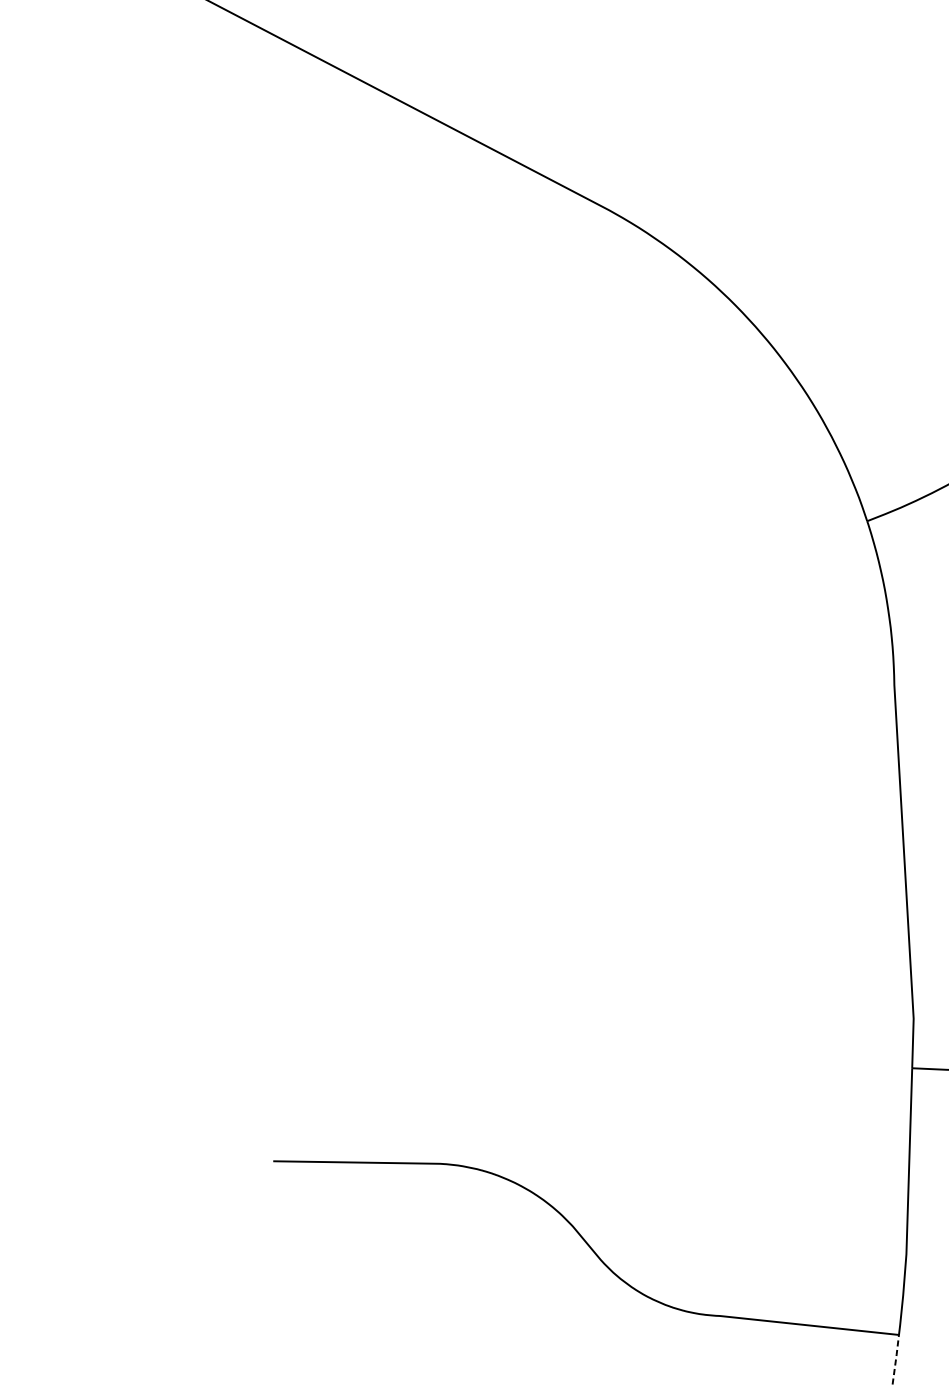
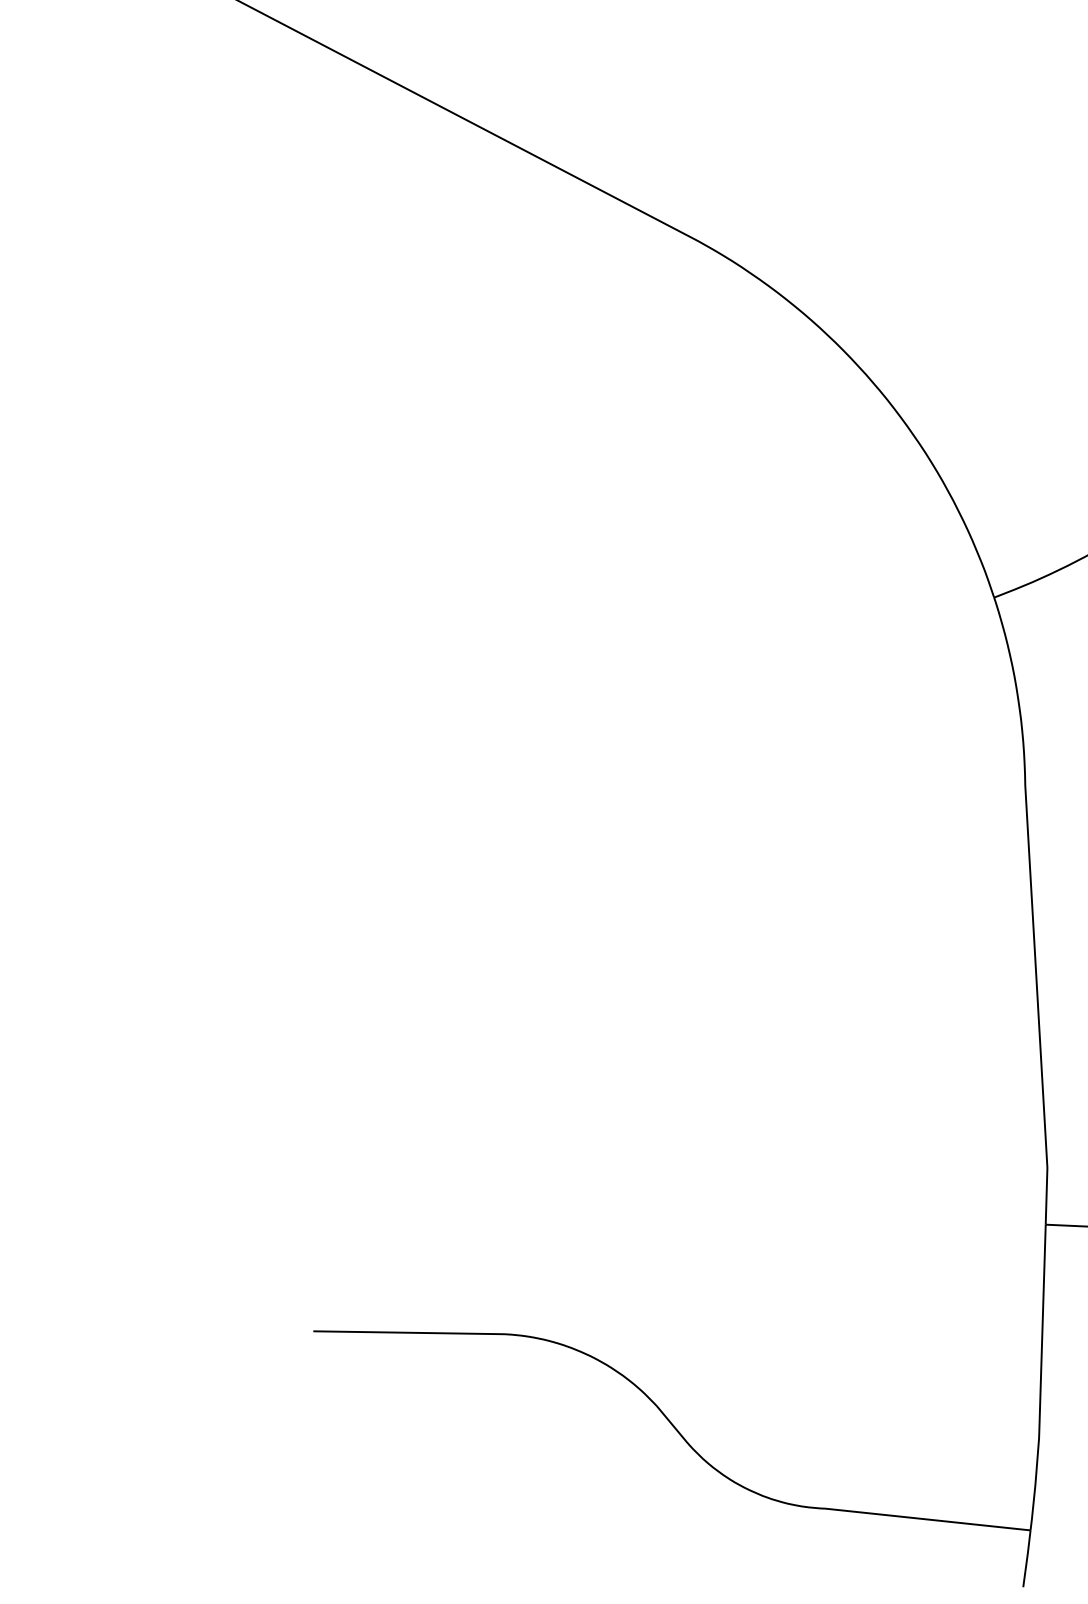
line: (896, 1359) -> (1027, 1558), dashed -> solid

